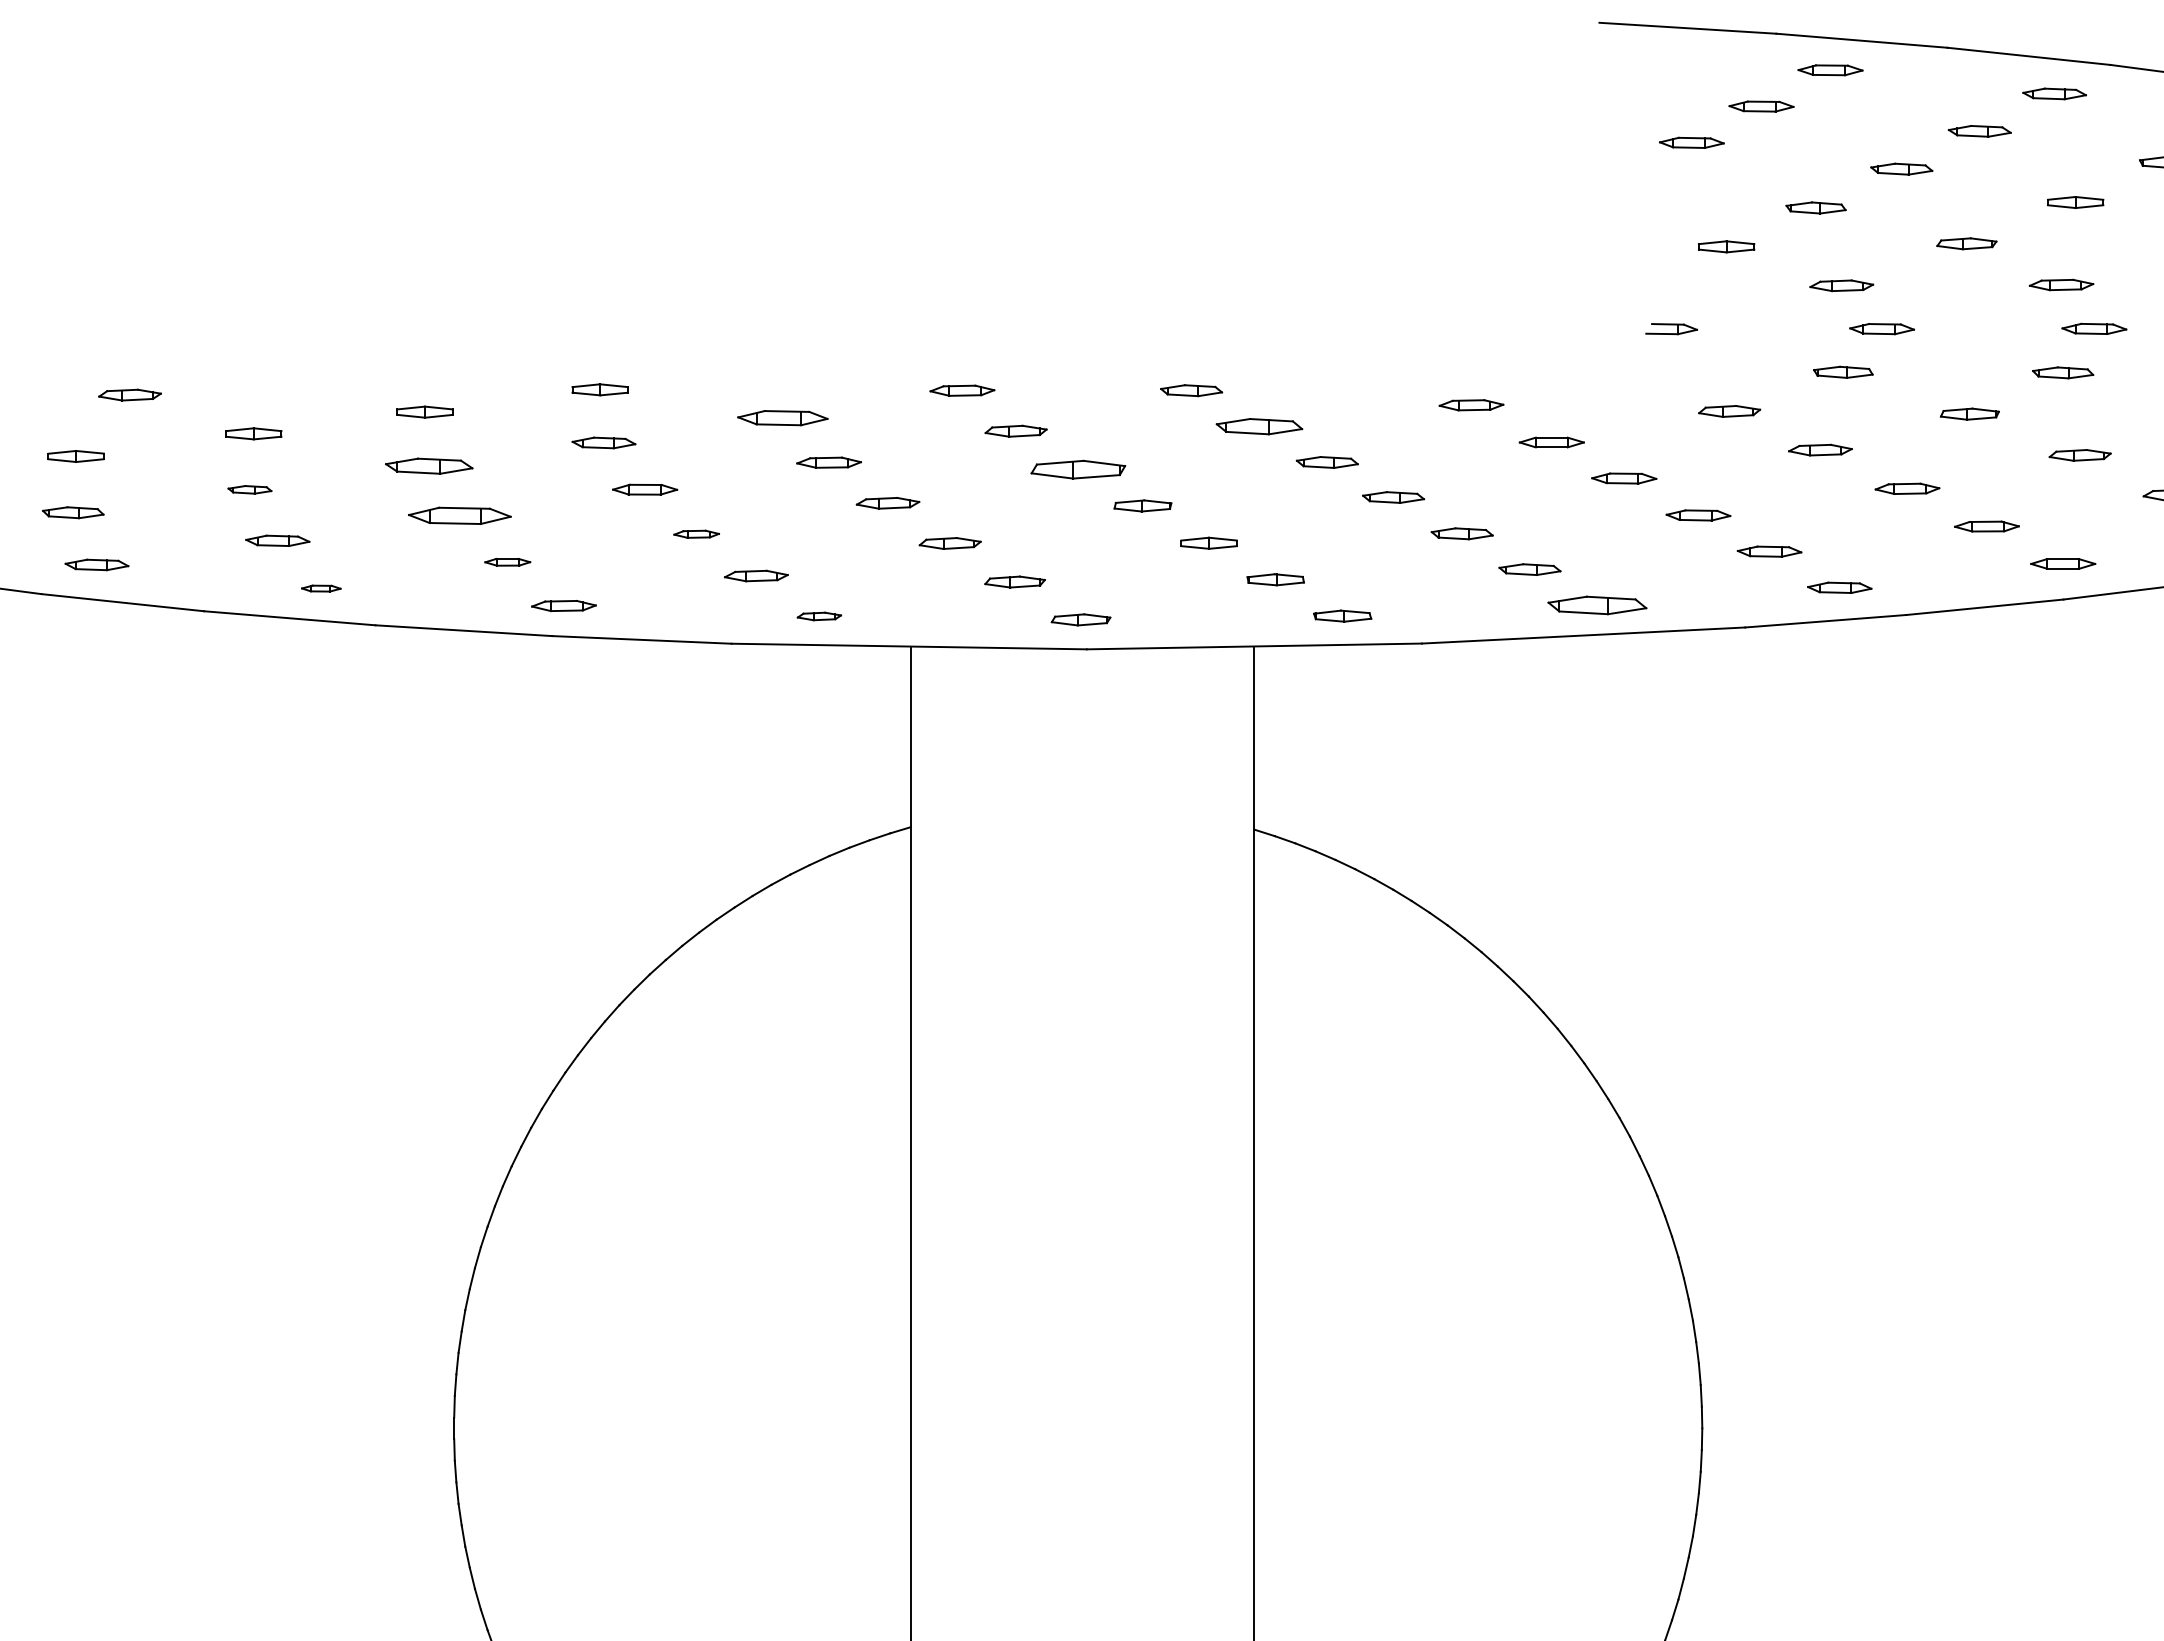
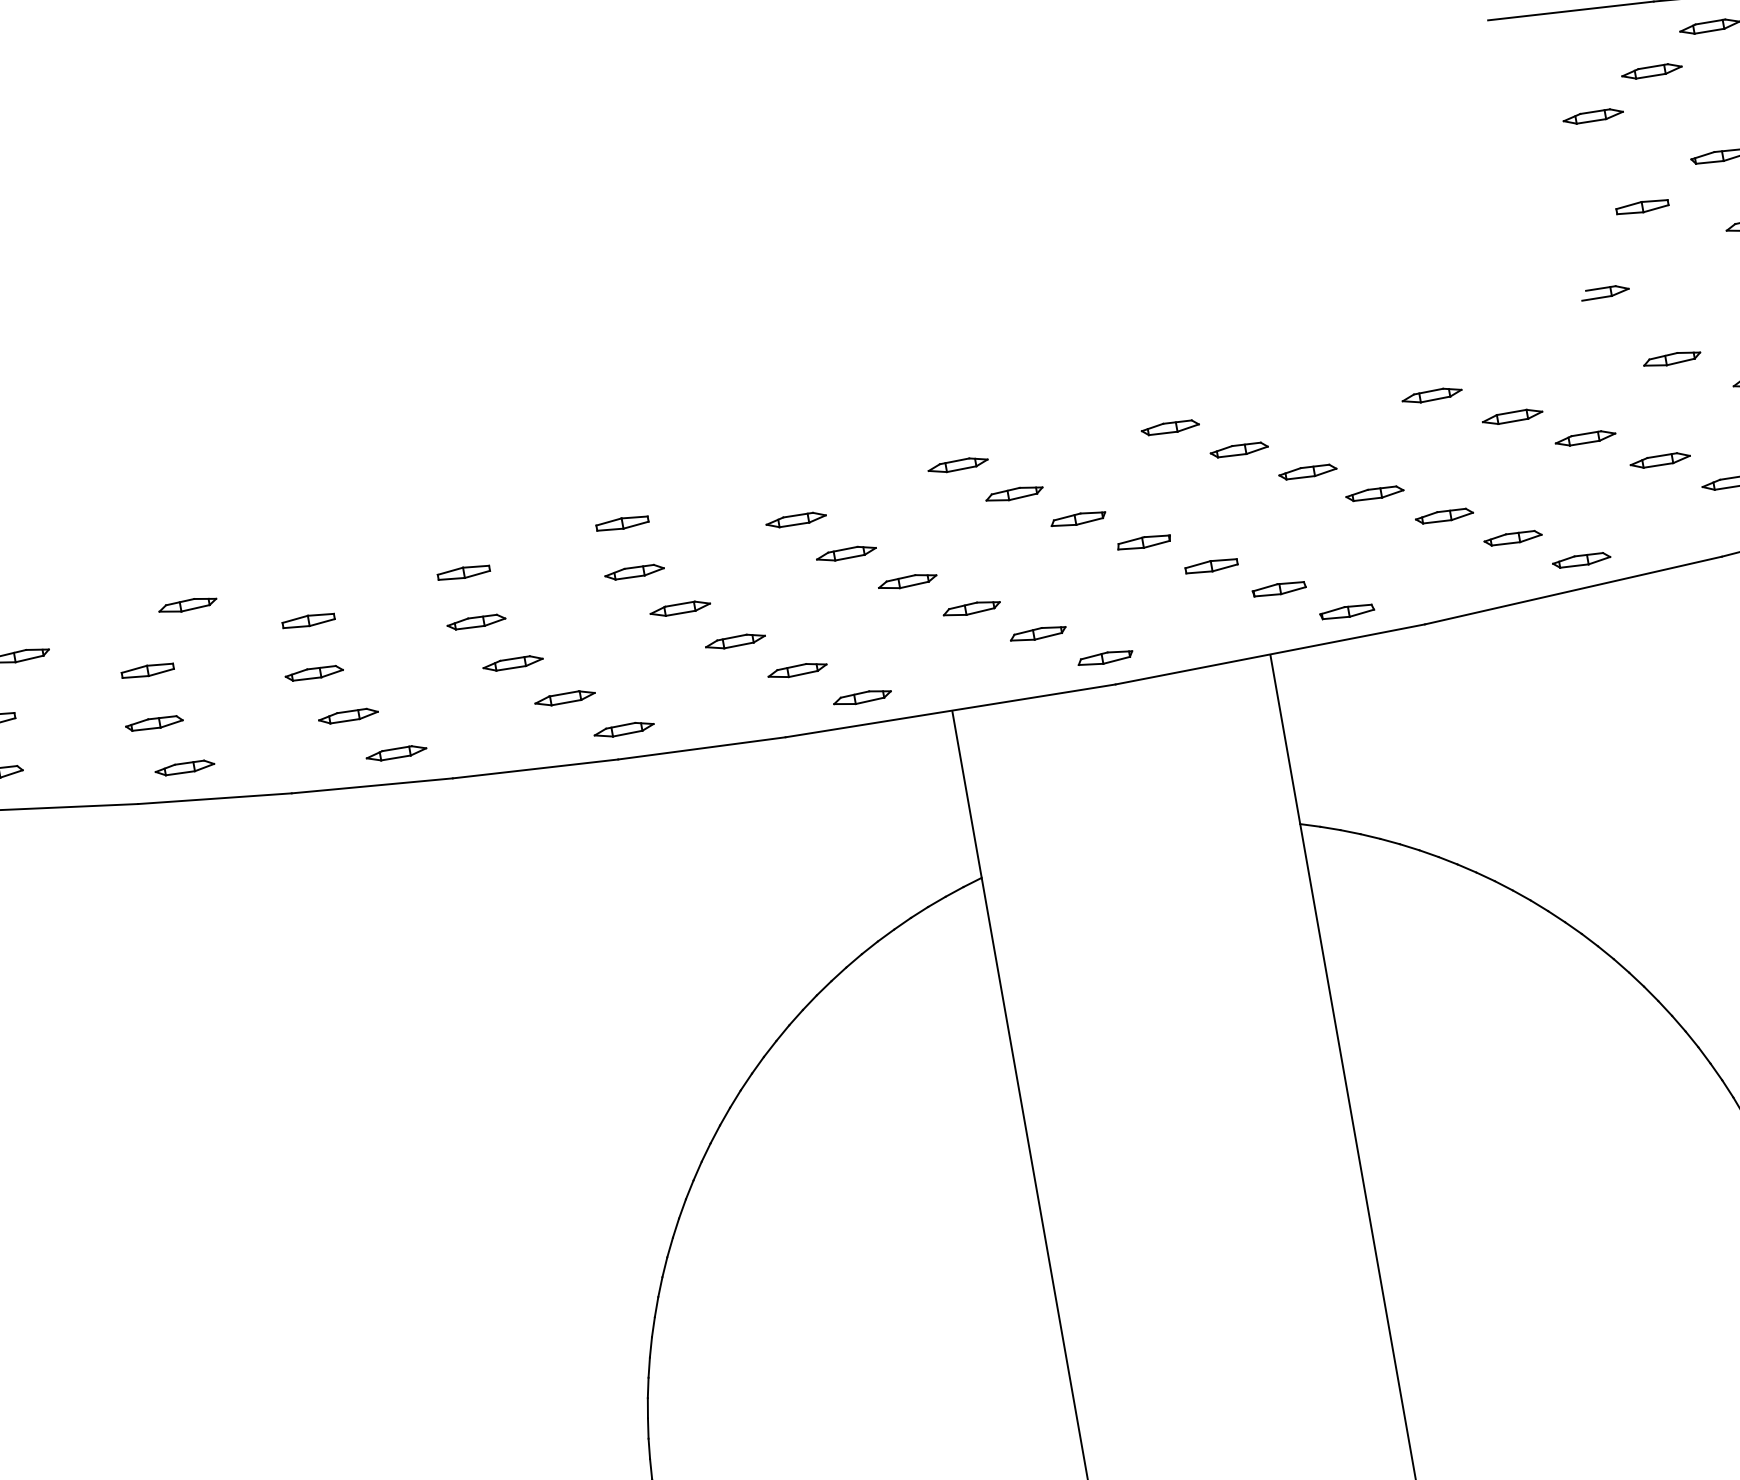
part: (782, 418) -> (796, 520), size x0.71
part: (1259, 426) -> (1239, 449), size x0.71
part: (428, 465) -> (475, 621), size x0.71
part: (1078, 468) -> (1078, 518), size x0.62
part: (249, 489) -> (313, 673), size x1.43
part: (459, 516) -> (512, 663), size x0.62
part: (696, 534) -> (735, 641), size x1.43
part: (507, 562) -> (564, 698), size x1.43
part: (321, 588) -> (396, 753), size x1.67
part: (1597, 605) -> (1581, 560), size x0.62
part: (819, 616) -> (862, 697), size x1.43

